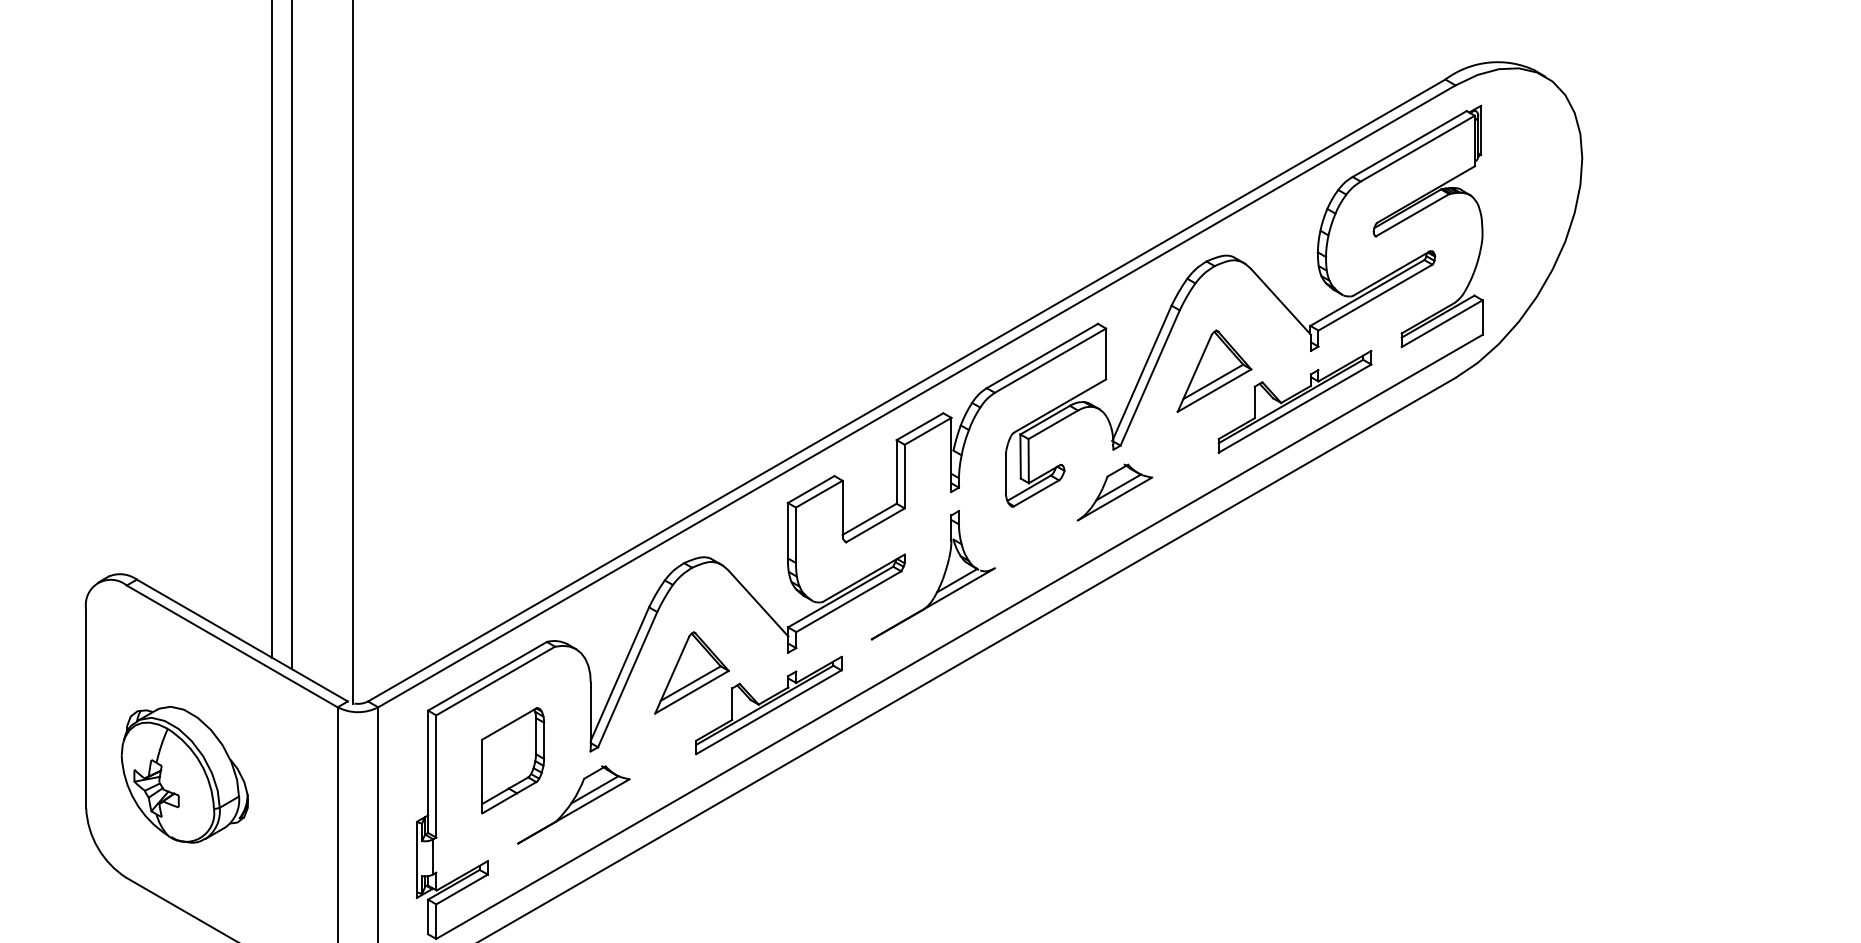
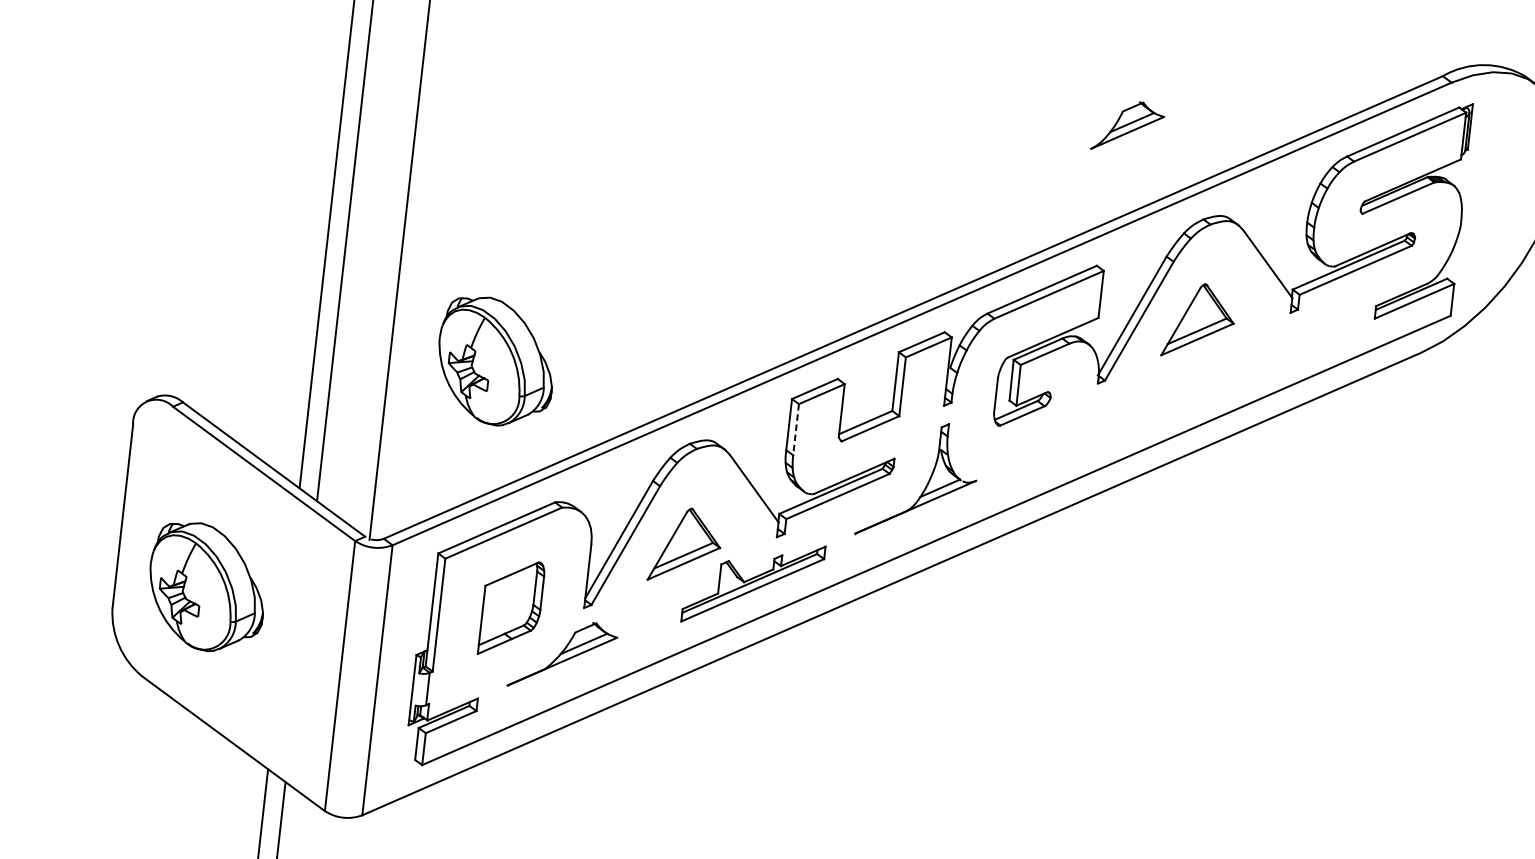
part: (1294, 401) -> (1270, 357), removed
part: (1114, 492) -> (1127, 126), moved
part: (466, 498) -> (495, 361), added
line: (795, 535) -> (795, 429), solid -> dashed

